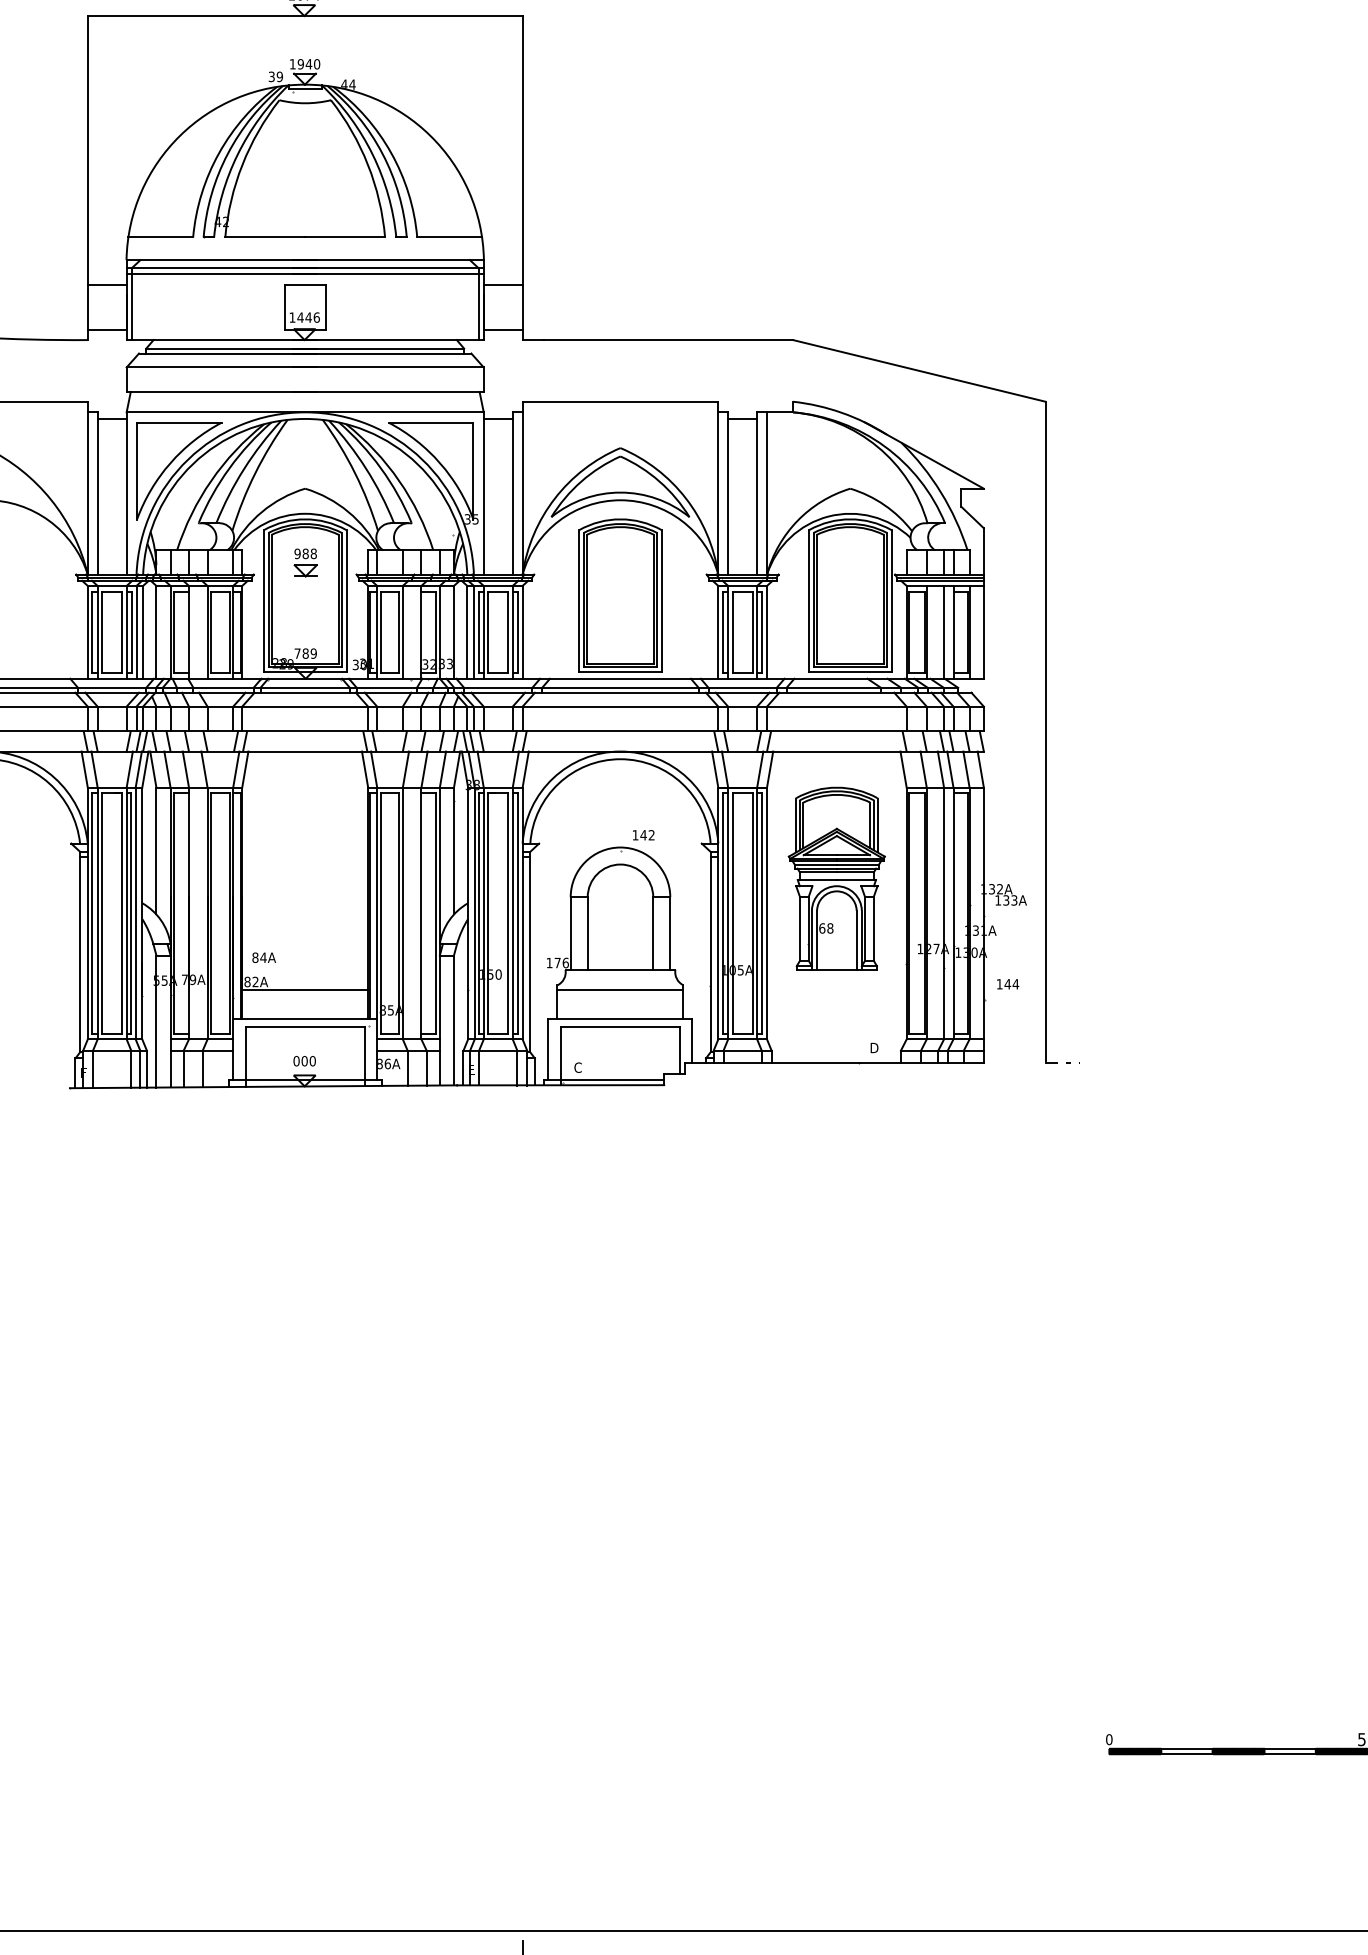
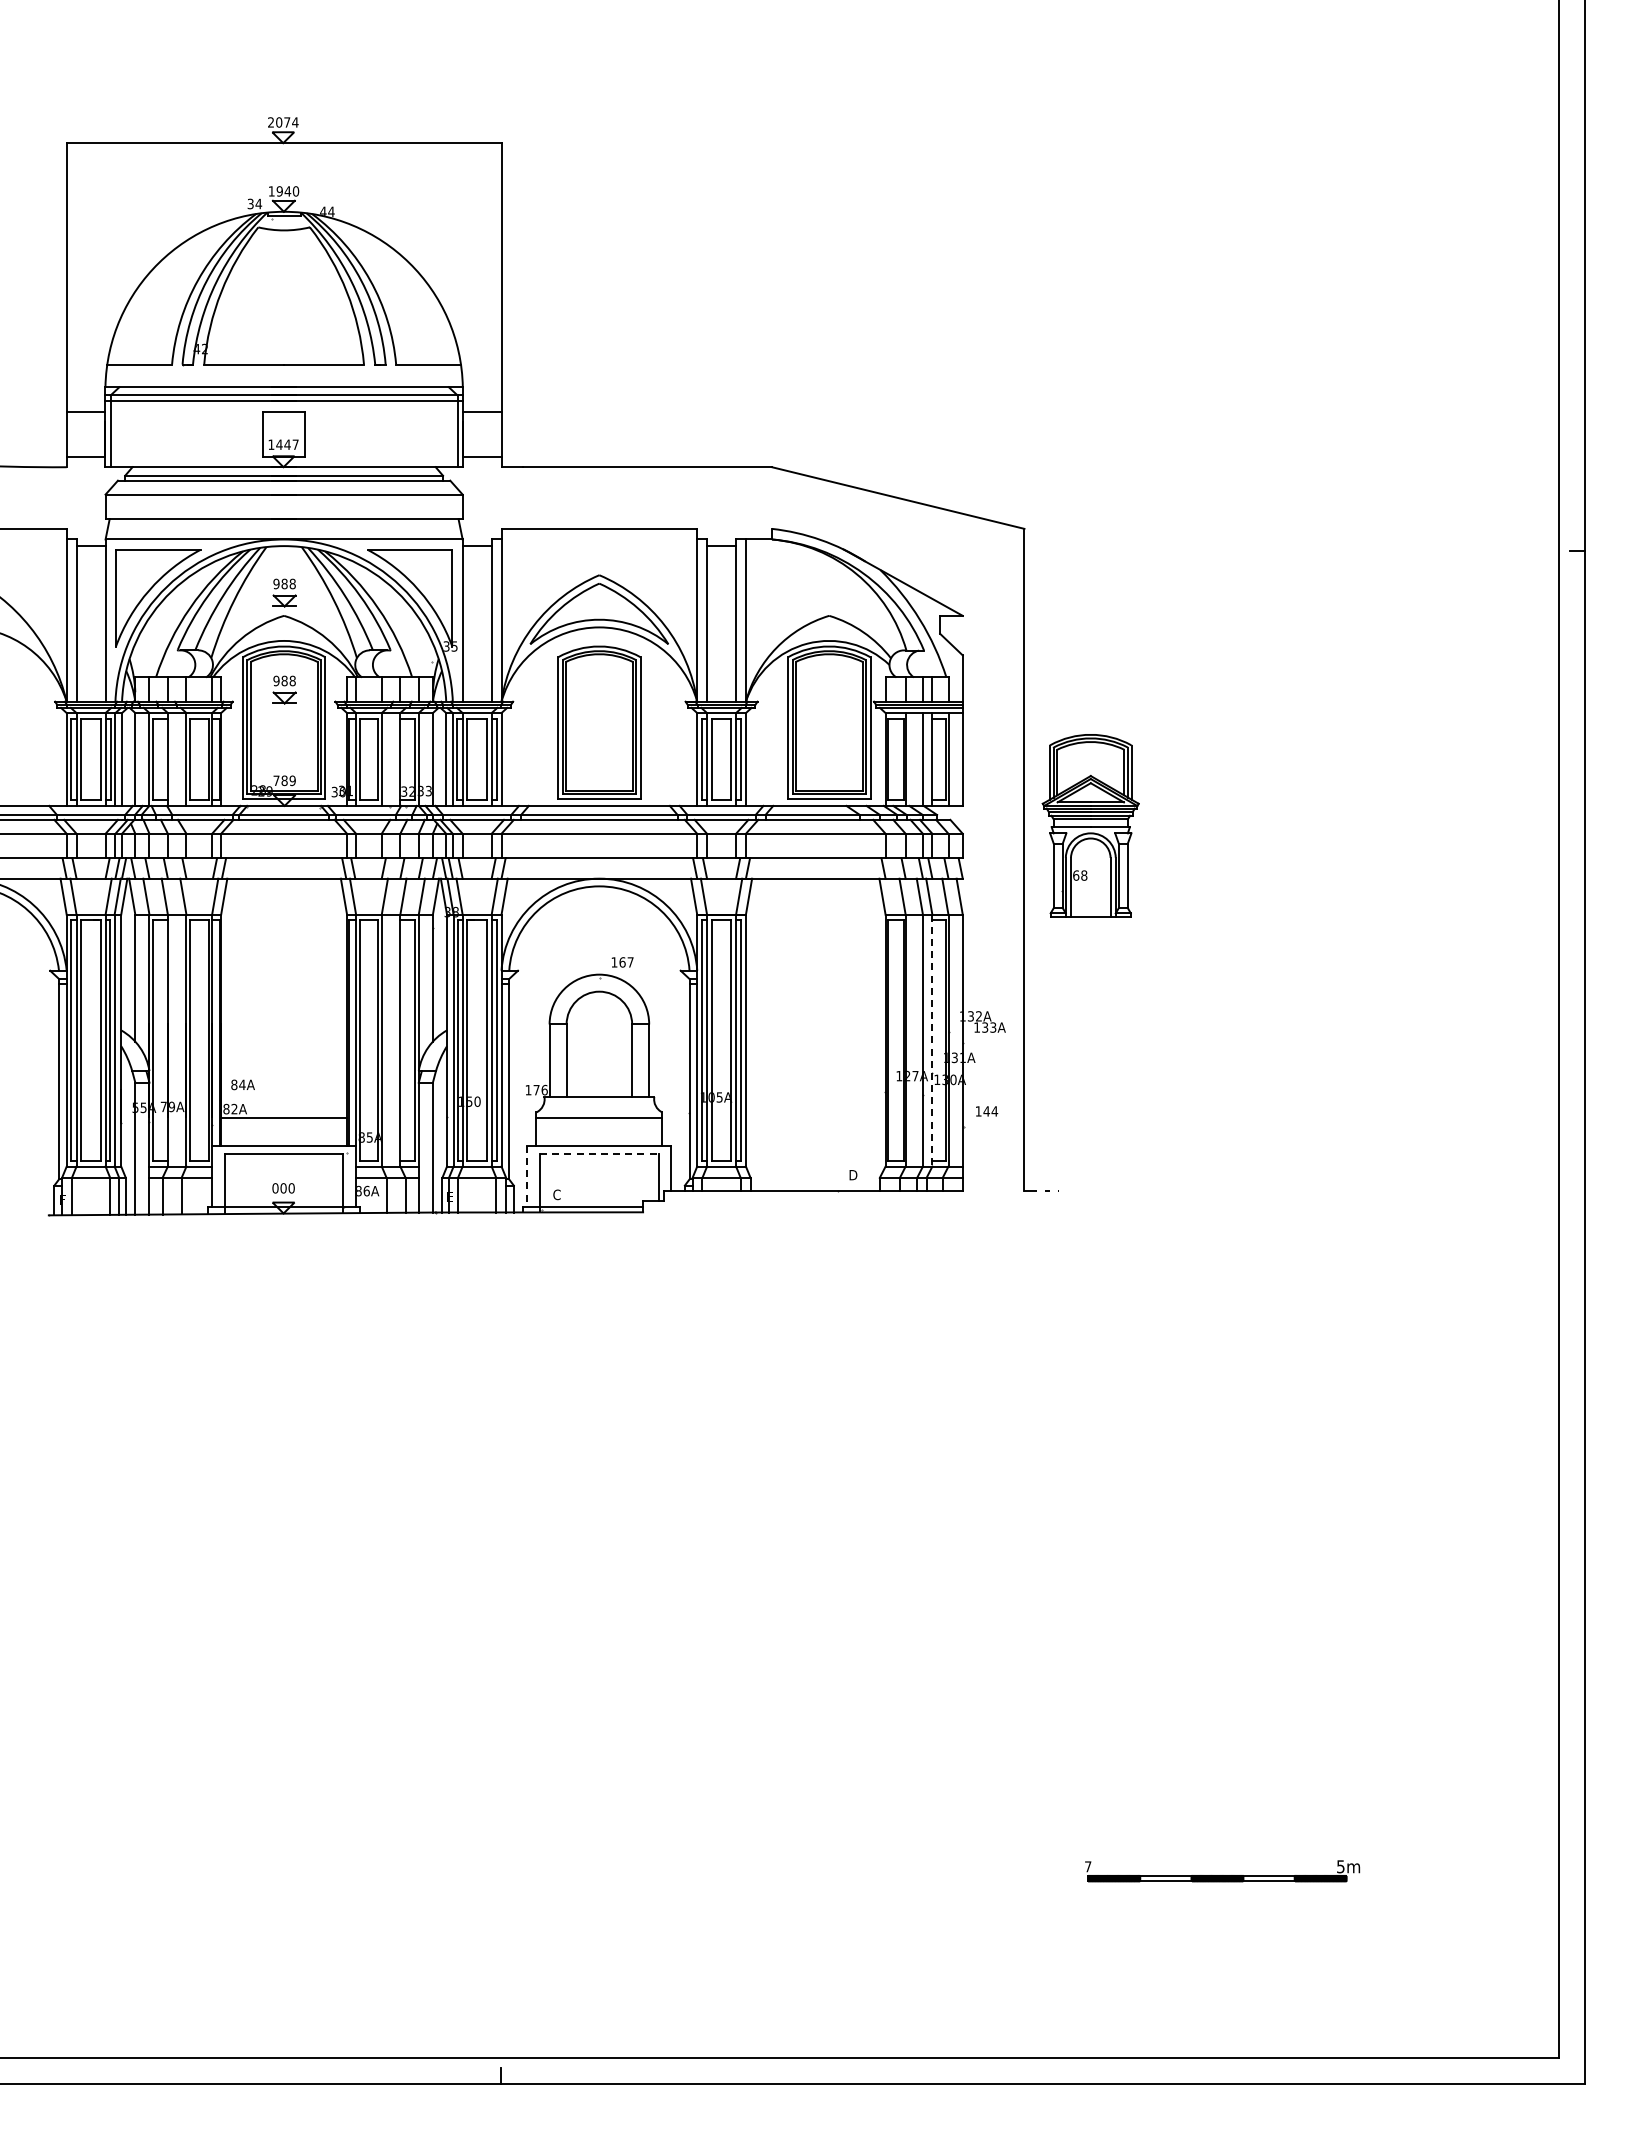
text: (279, 76) -> (258, 203), 39 -> 34
text: (316, 317) -> (295, 444), 1446 -> 1447
part: (305, 465) -> (284, 592), added
text: (647, 835) -> (626, 962), 142 -> 167
part: (836, 878) -> (1090, 825), moved
line: (953, 913) -> (932, 1040), solid -> dashed
line: (620, 1026) -> (599, 1153), solid -> dashed
line: (548, 1049) -> (527, 1176), solid -> dashed
text: (1108, 1739) -> (1087, 1866), 0 -> 7

